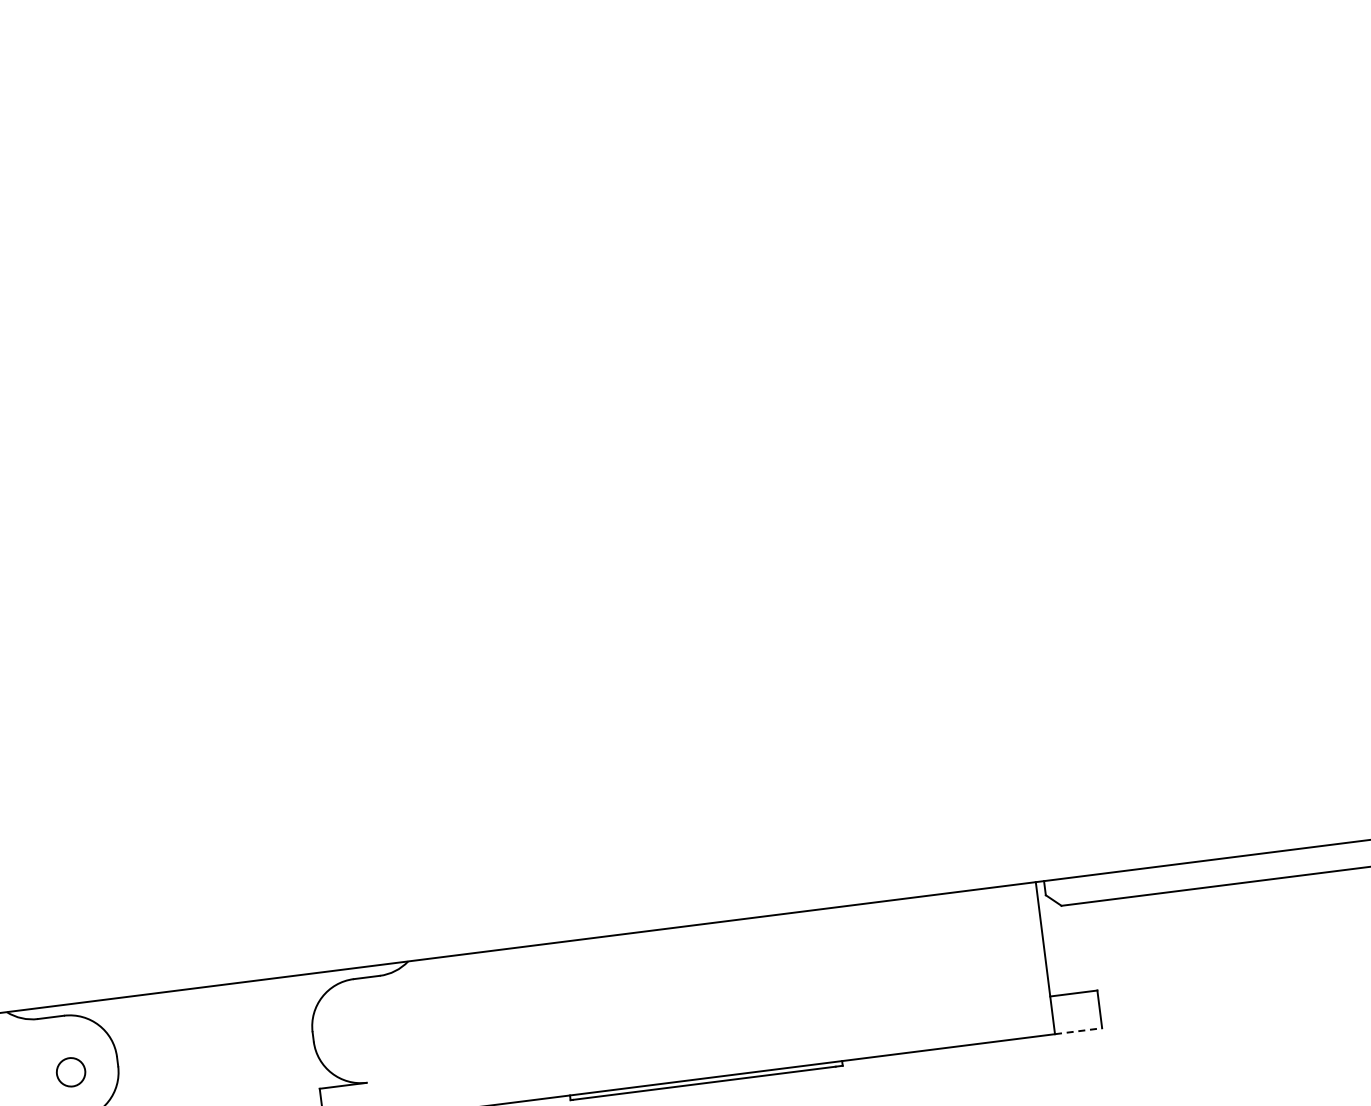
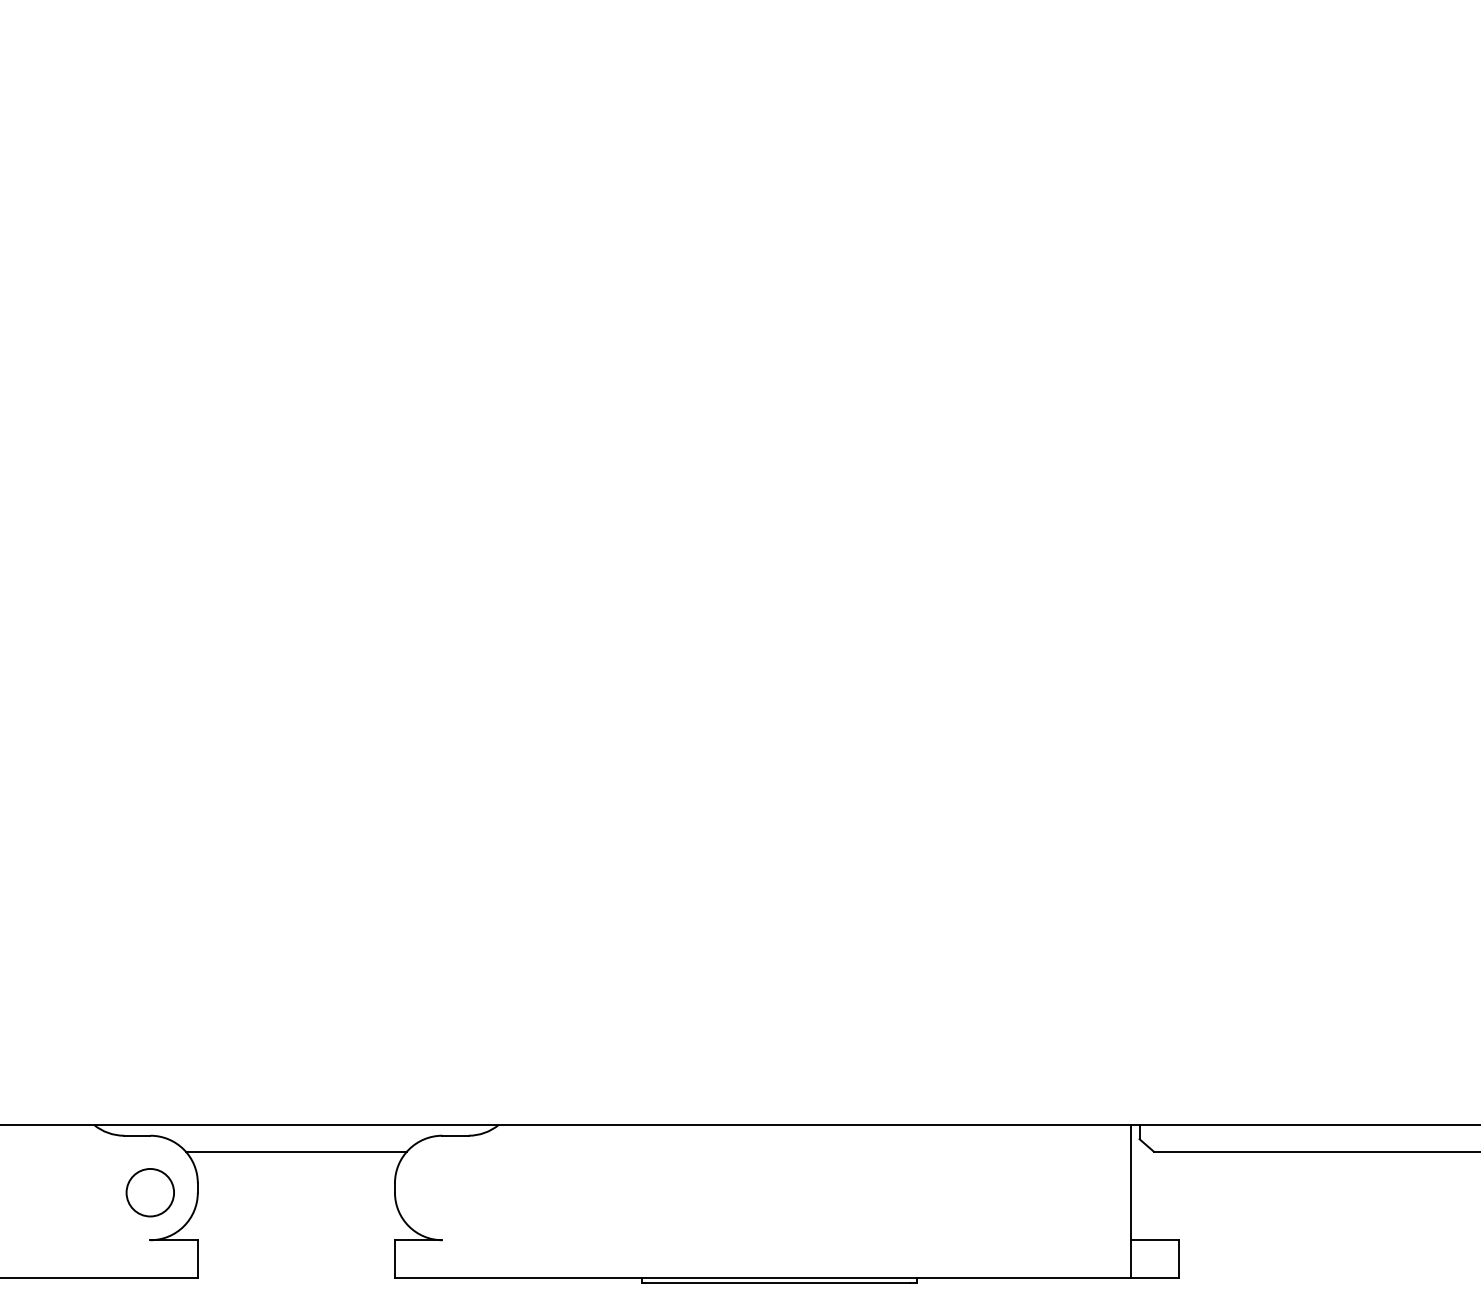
line: (210, 1013) -> (296, 1151), added
line: (1079, 1031) -> (1155, 1278), dashed -> solid
circle: (71, 1072) -> (150, 1192), size x1.67

